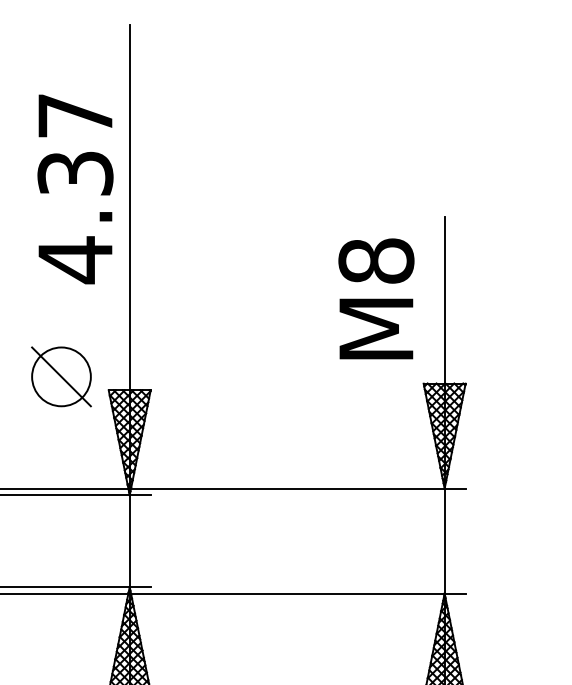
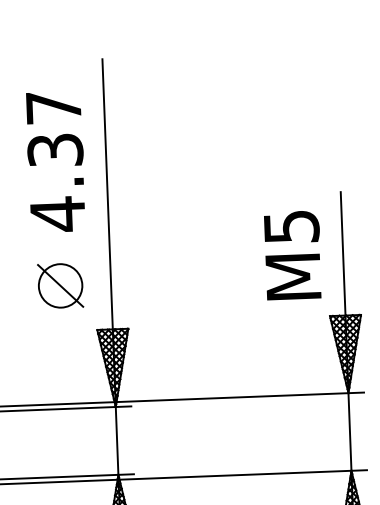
text: (75, 189) -> (55, 162), moved
text: (376, 260) -> (291, 226), M8 -> M5
part: (61, 376) -> (60, 285), moved

